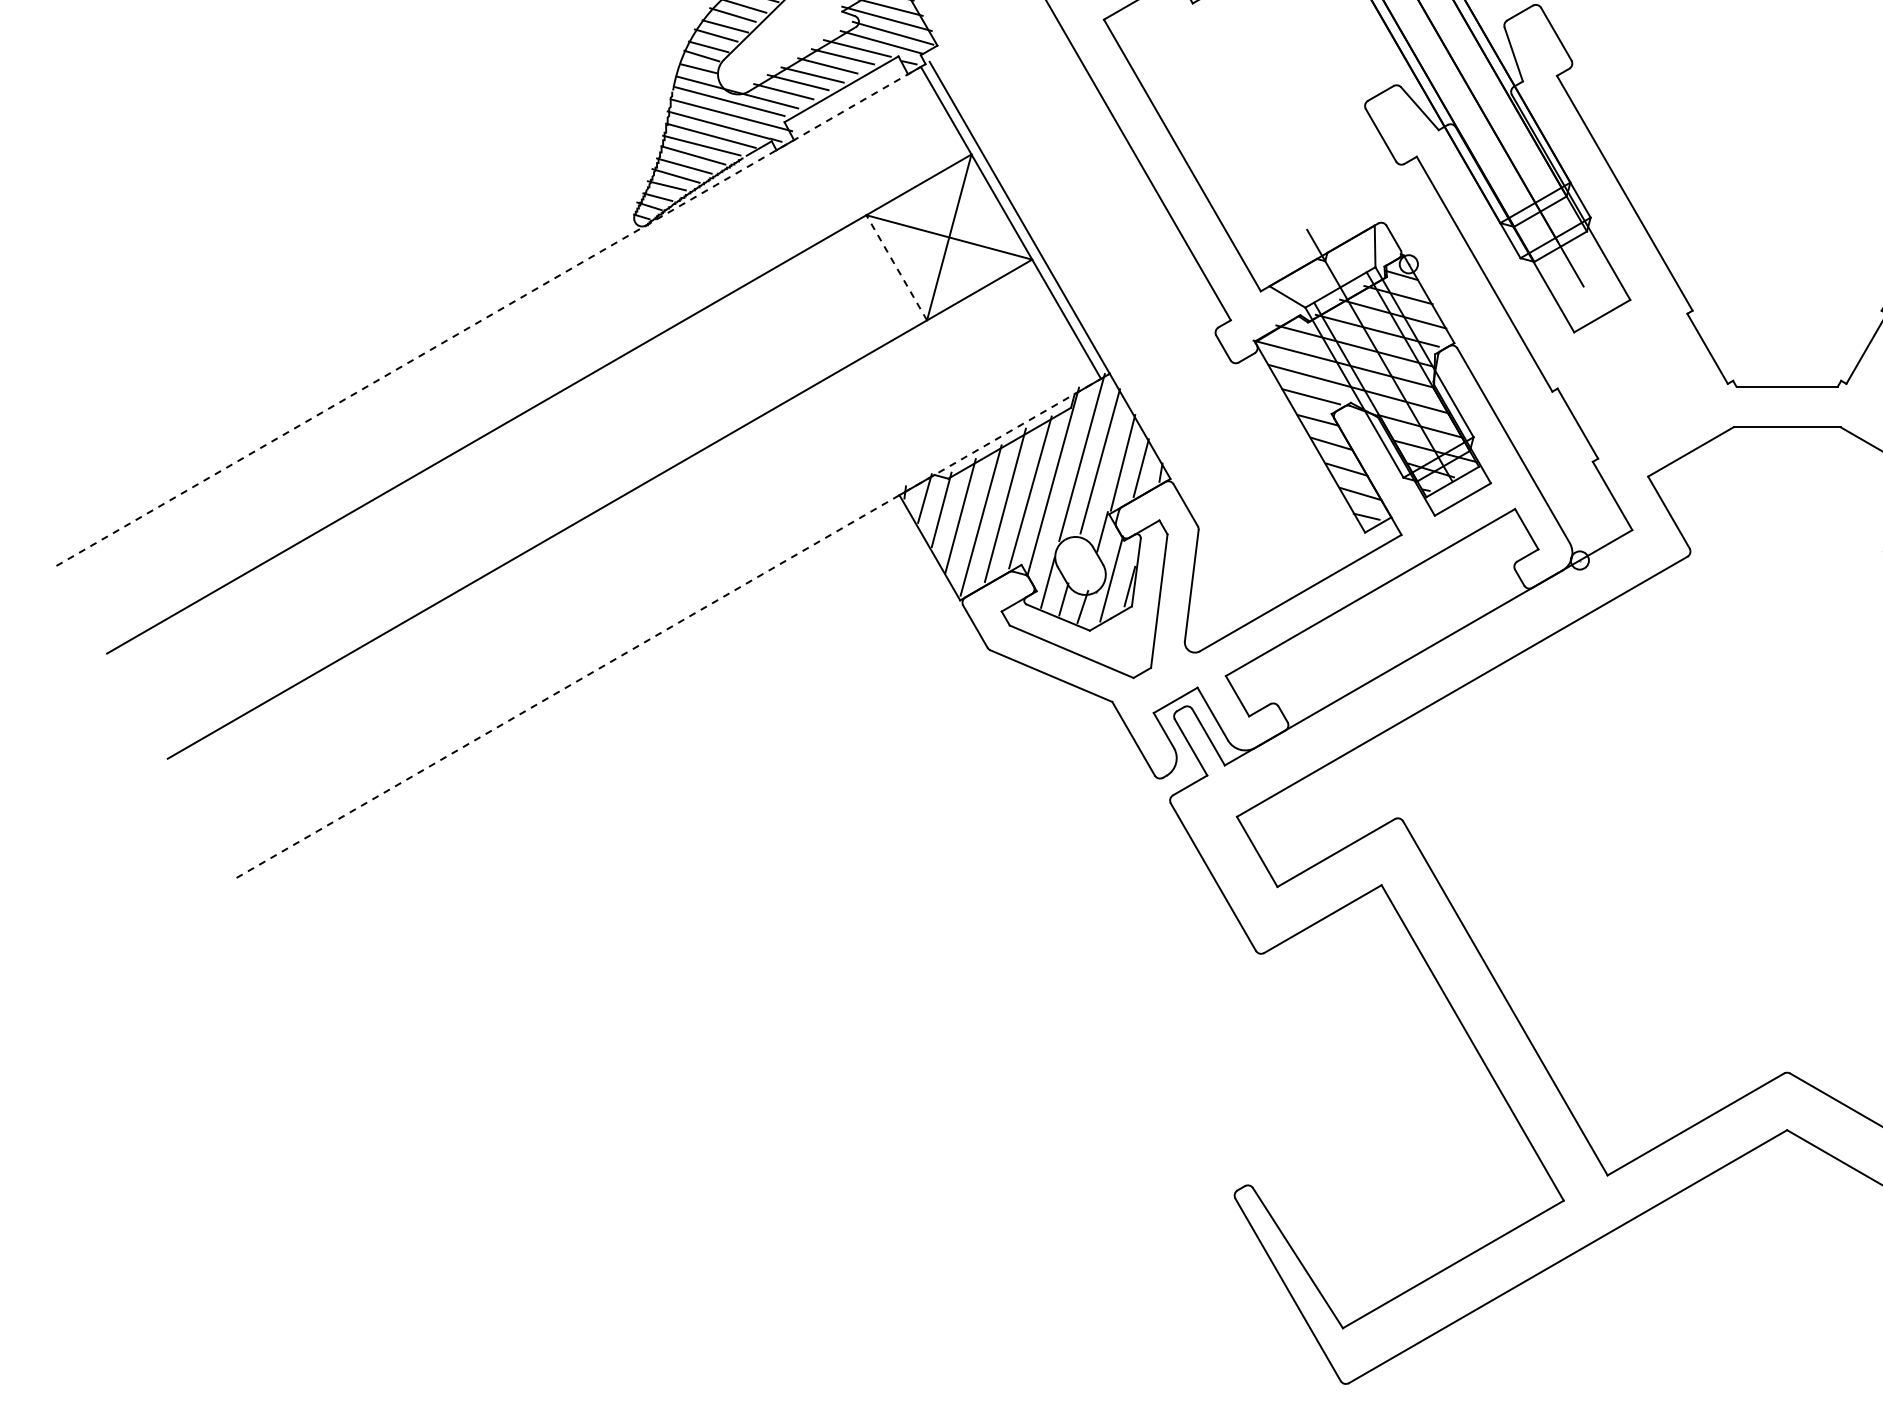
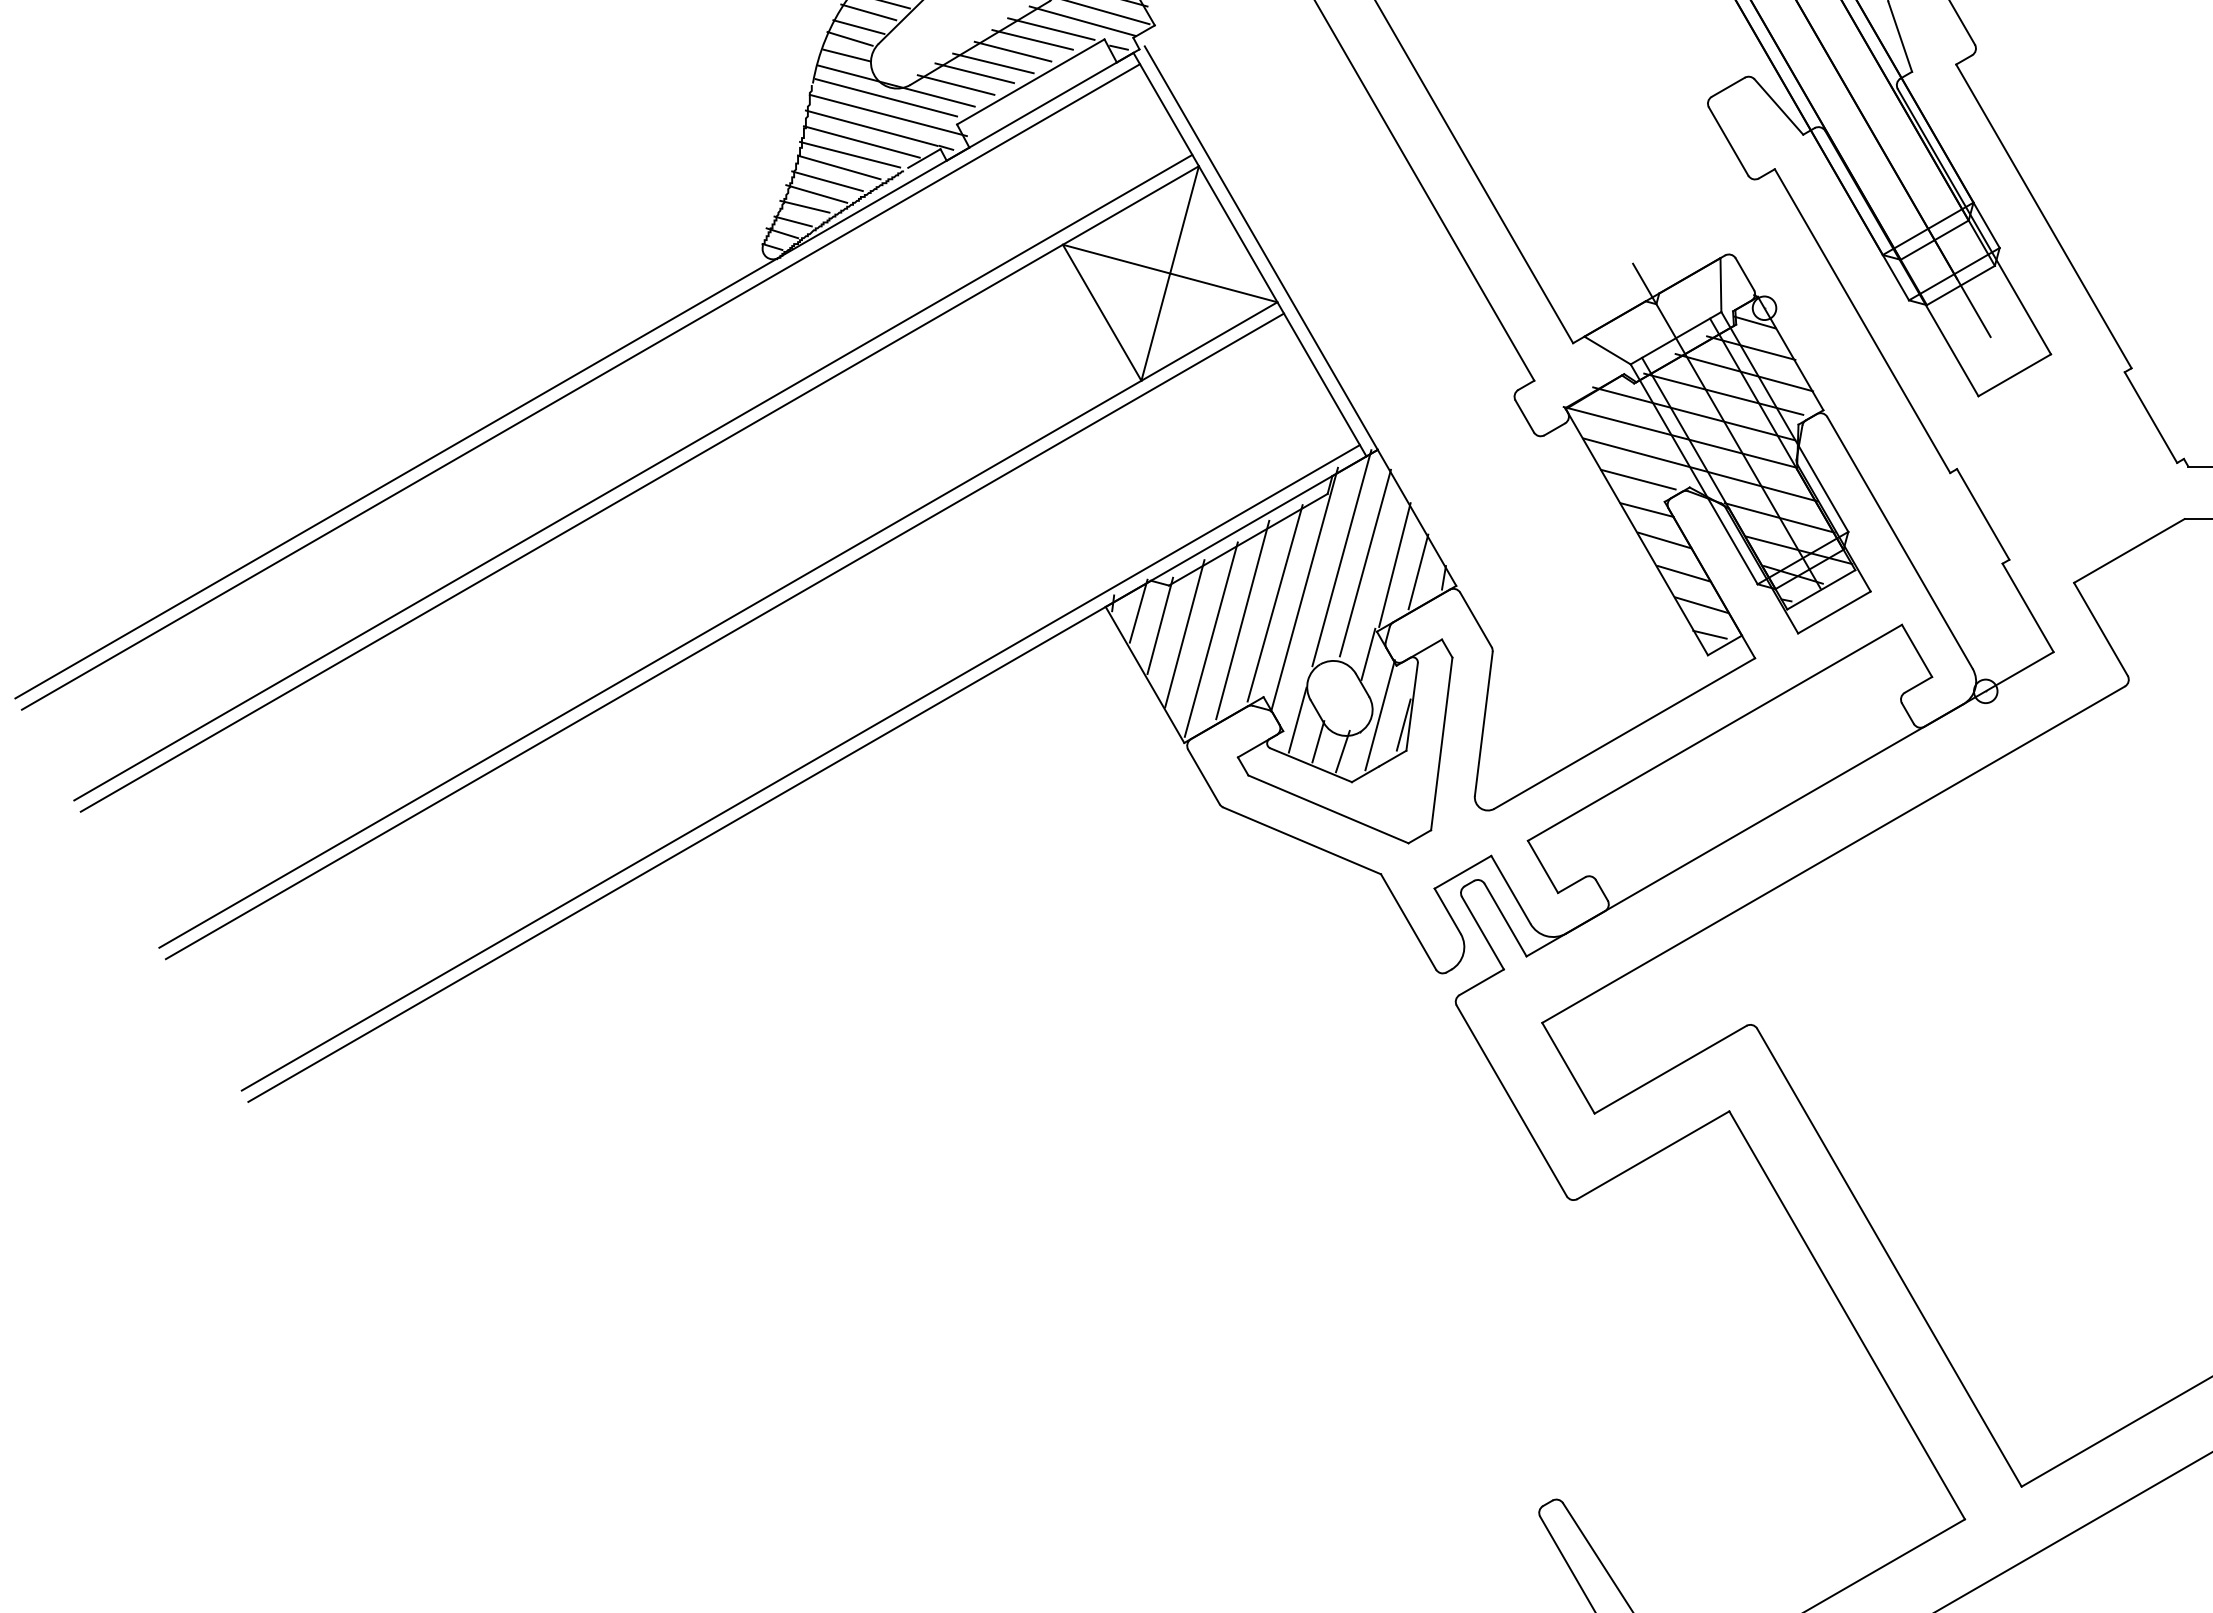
line: (896, 267) -> (1101, 312), dashed -> solid
line: (489, 316) -> (575, 375), dashed -> solid
line: (493, 324) -> (580, 386), added
line: (534, 394) -> (633, 476), added
line: (604, 517) -> (724, 635), added
line: (663, 619) -> (800, 767), added
line: (673, 625) -> (813, 775), dashed -> solid

